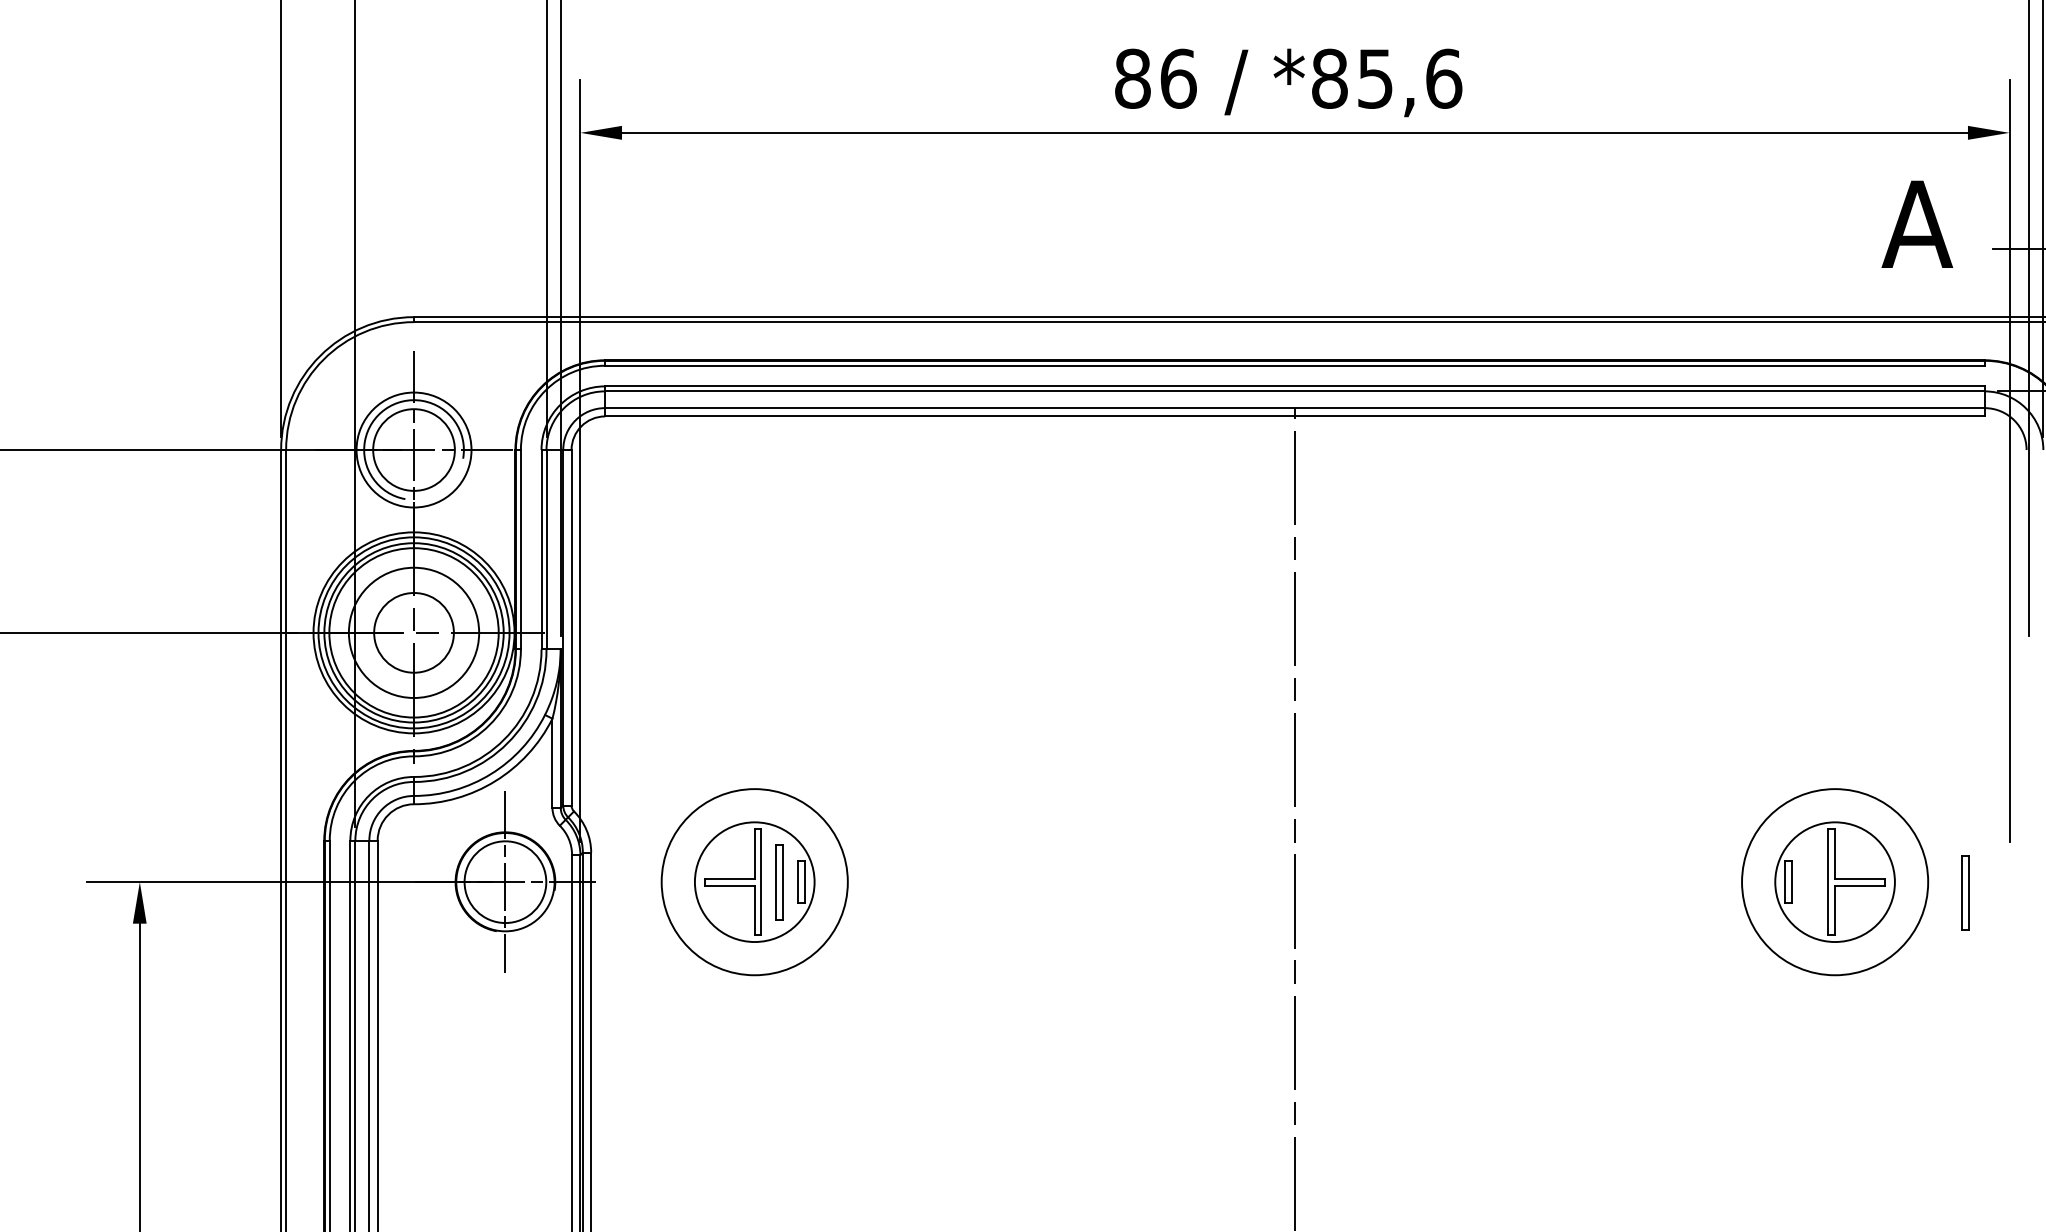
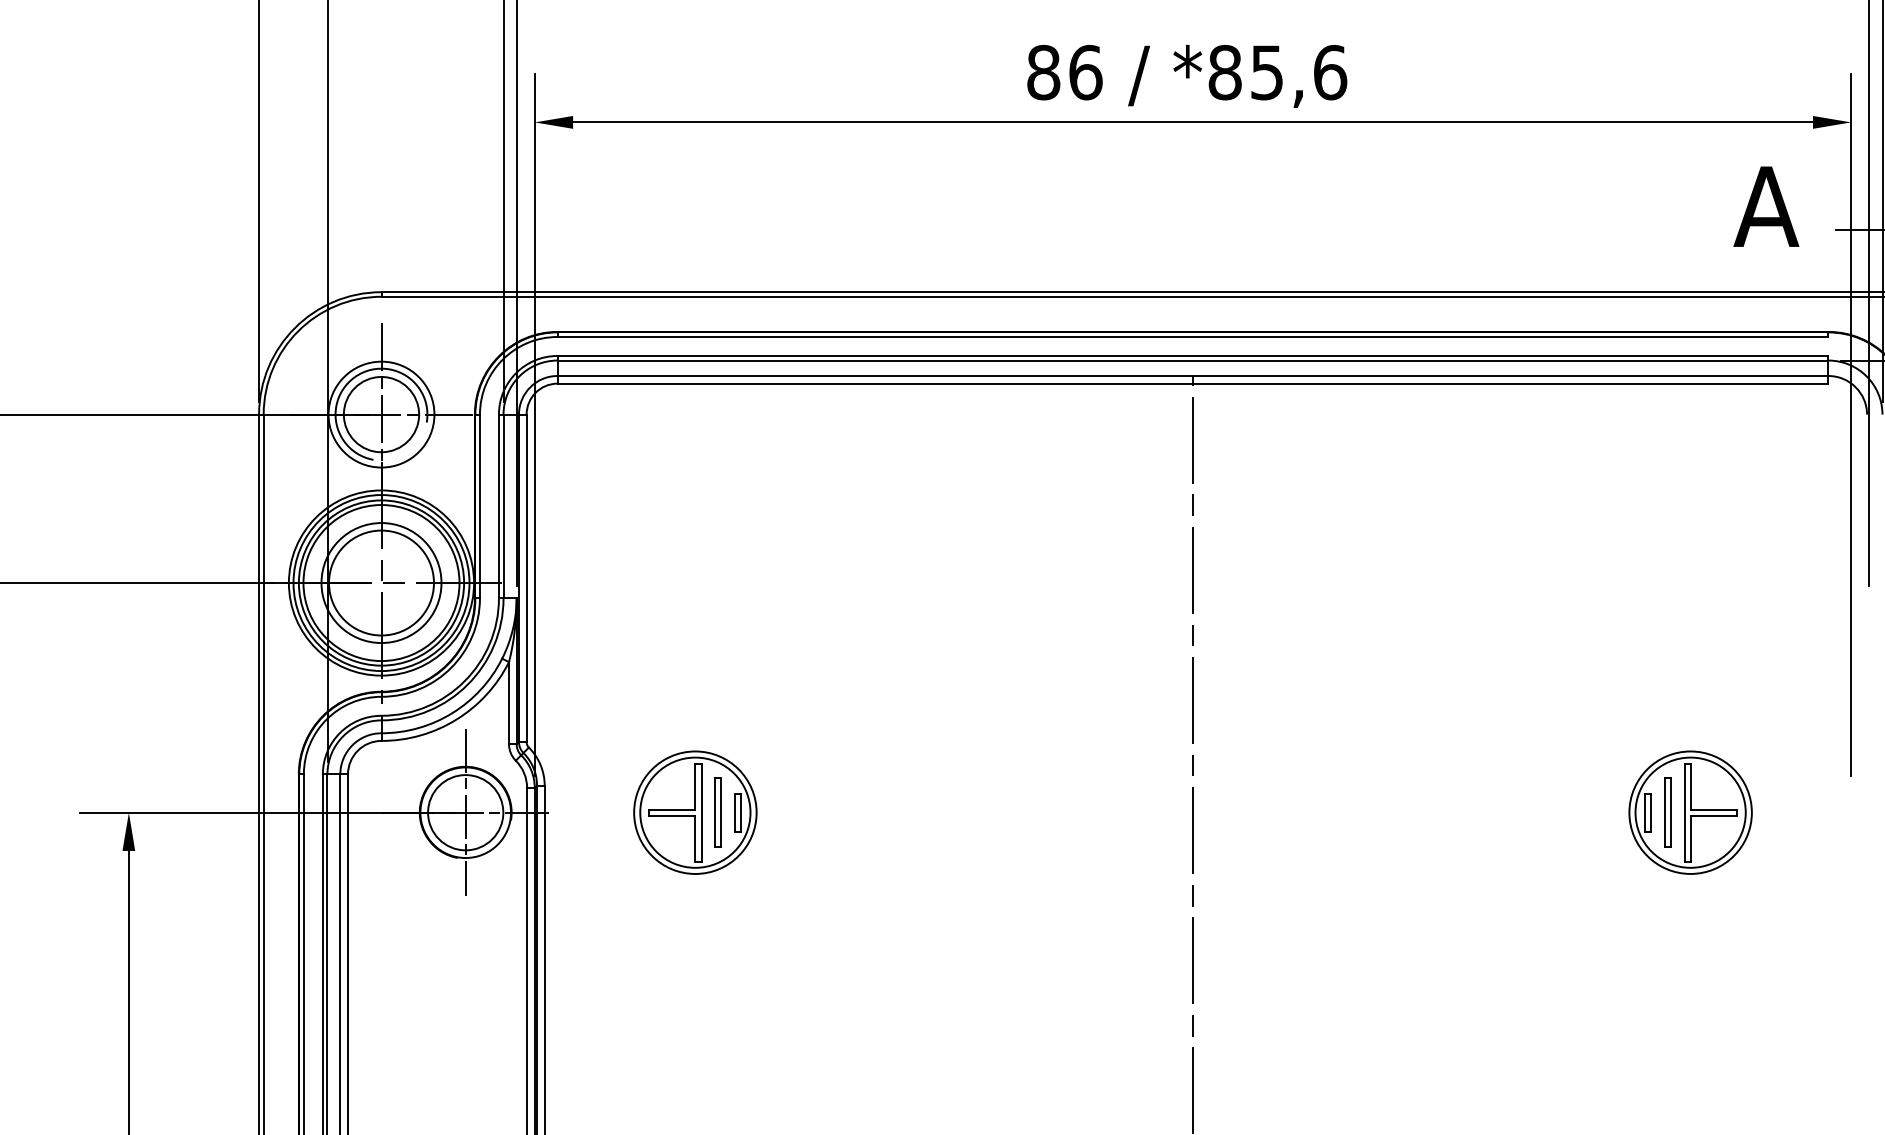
circle: (414, 632) -> (381, 582), size x1.43
circle: (754, 881) -> (695, 812), size x0.71
circle: (1834, 881) -> (1690, 812), size x0.71
part: (1965, 892) -> (1667, 812), moved

